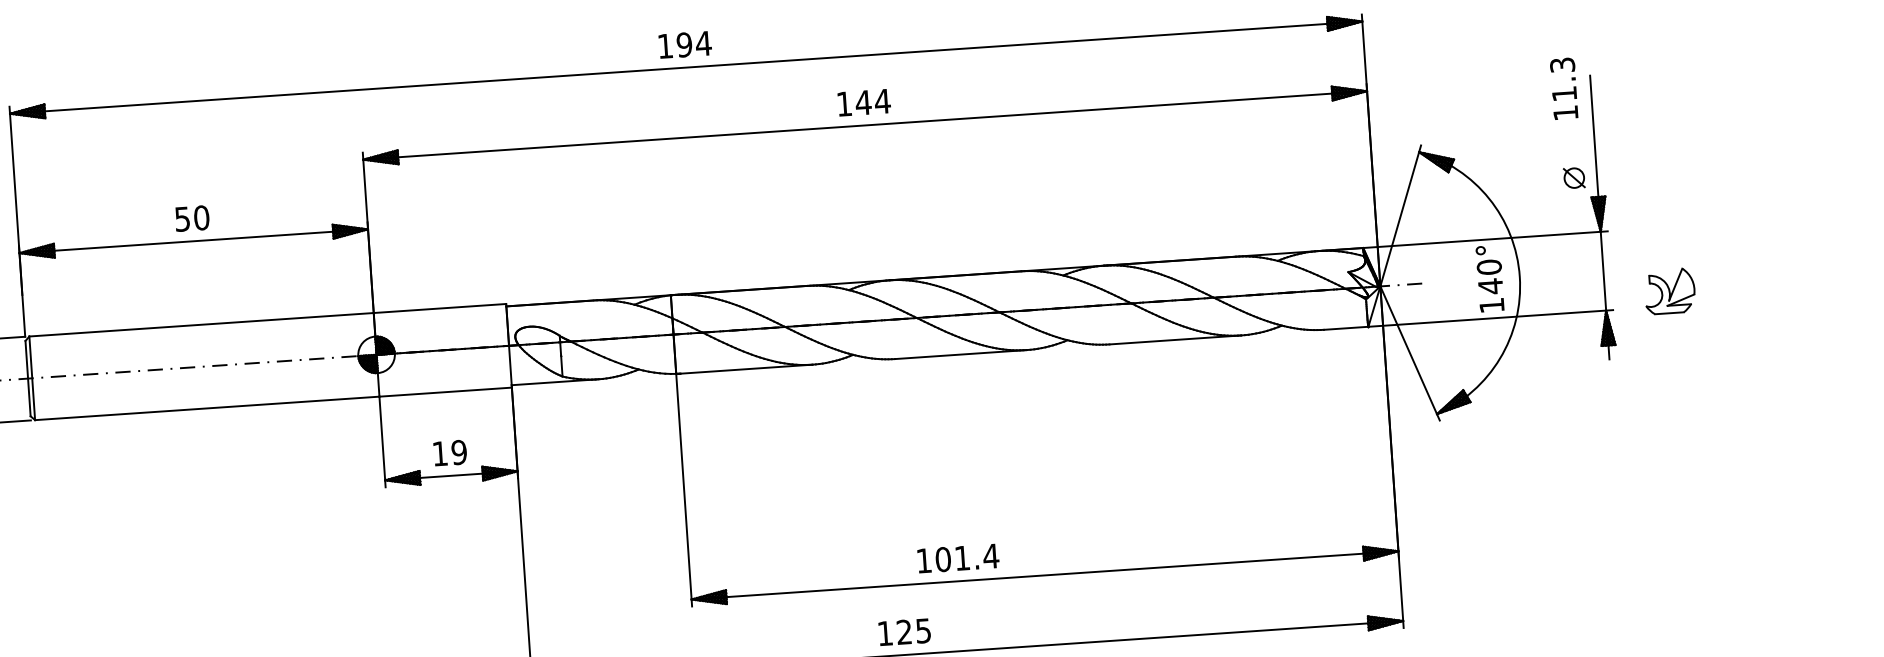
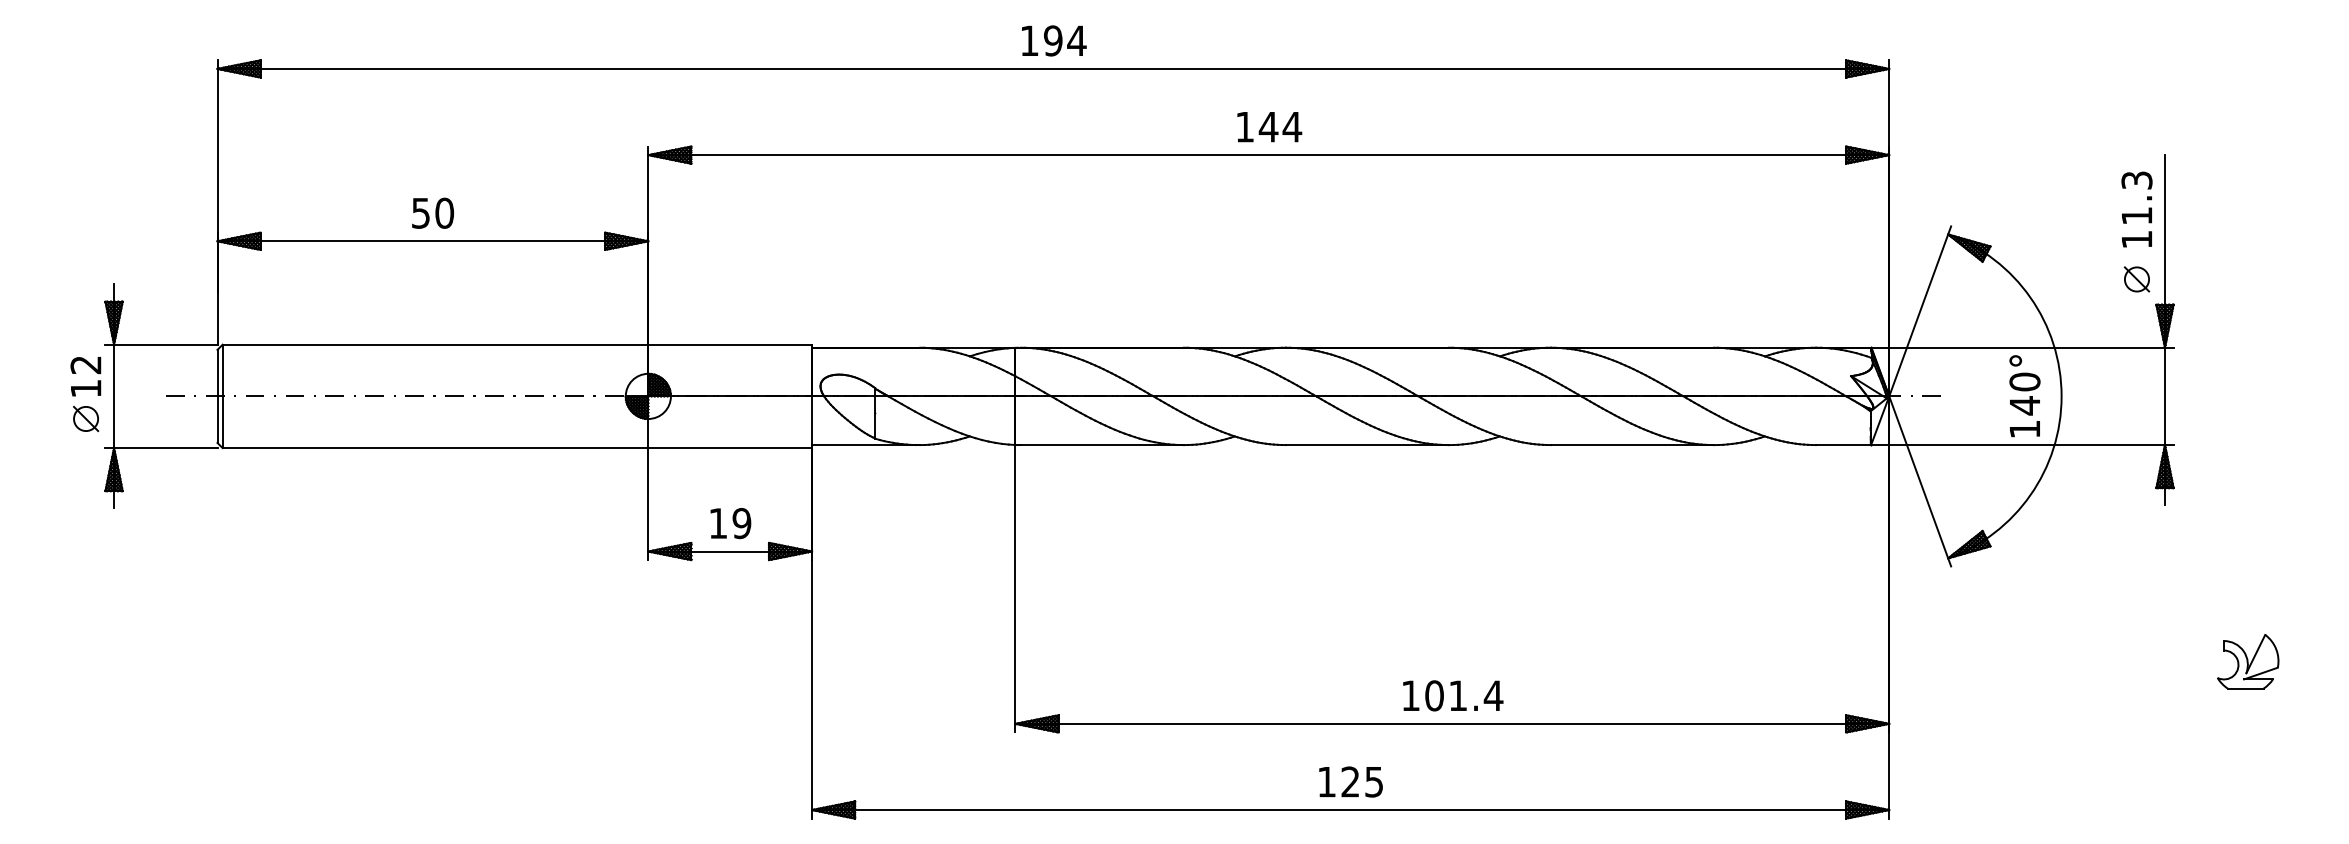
text: (1563, 88) -> (2136, 209), moved
part: (1670, 291) -> (2248, 661), moved
text: (958, 558) -> (1453, 695), moved
text: (904, 631) -> (1350, 781), moved

